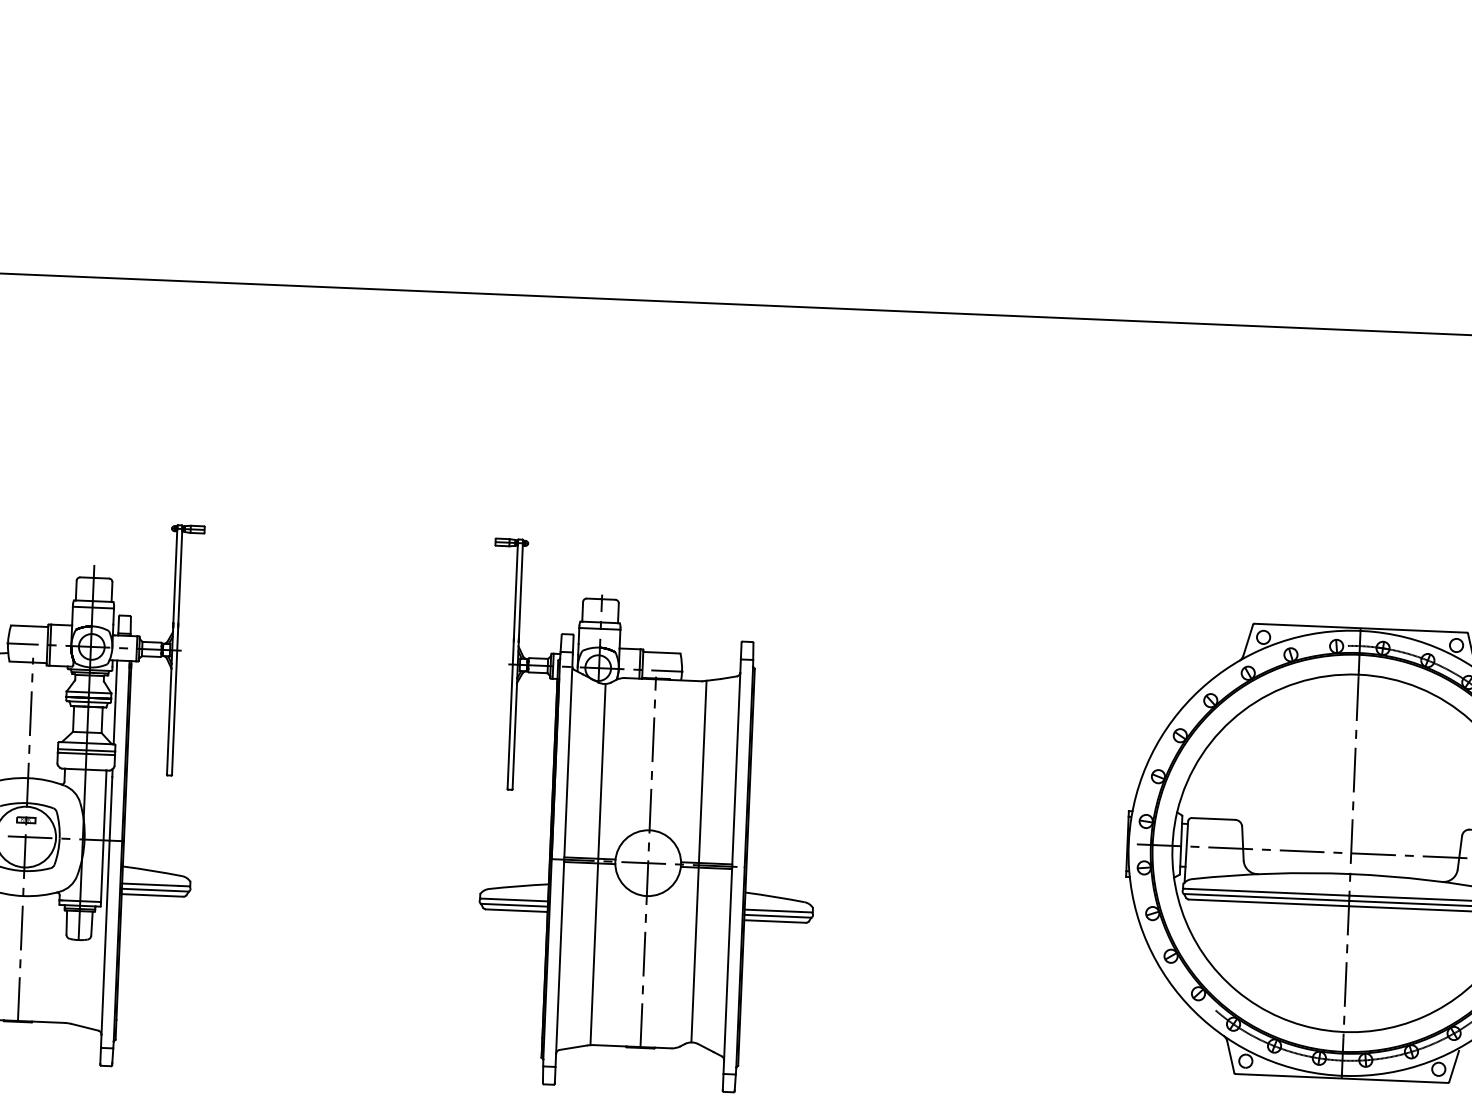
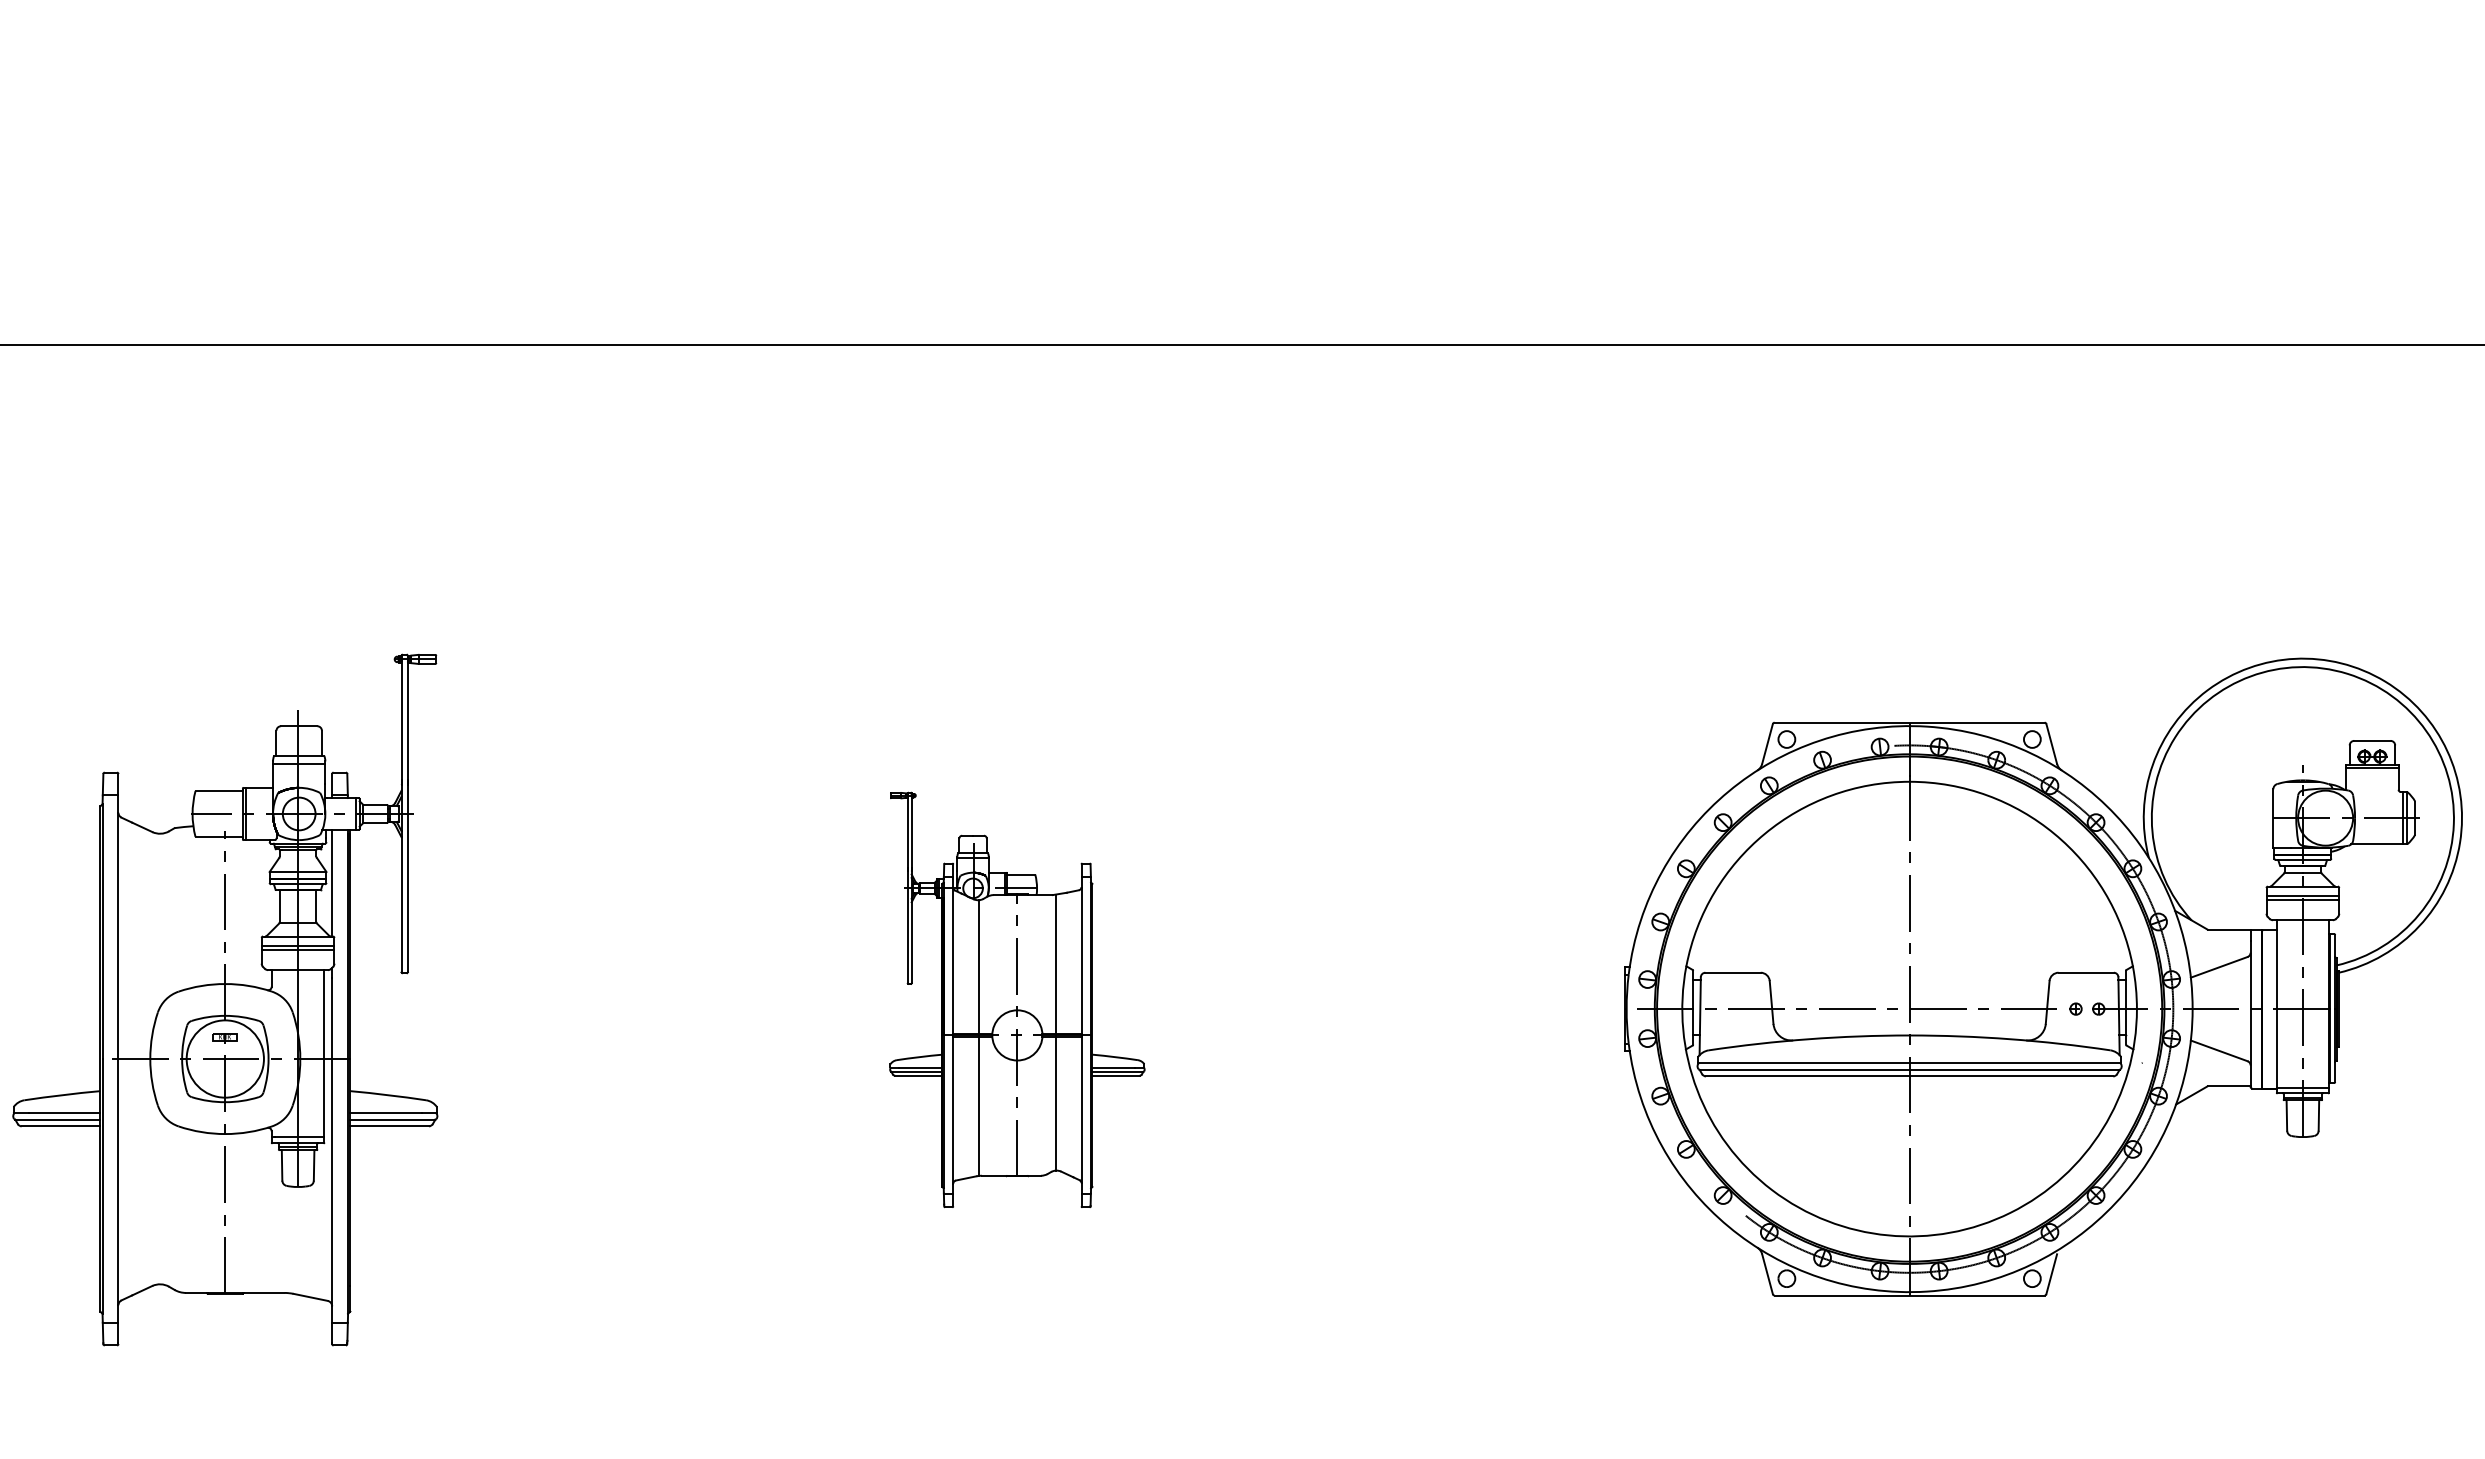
part: (650, 816) -> (1017, 999), size x0.6

